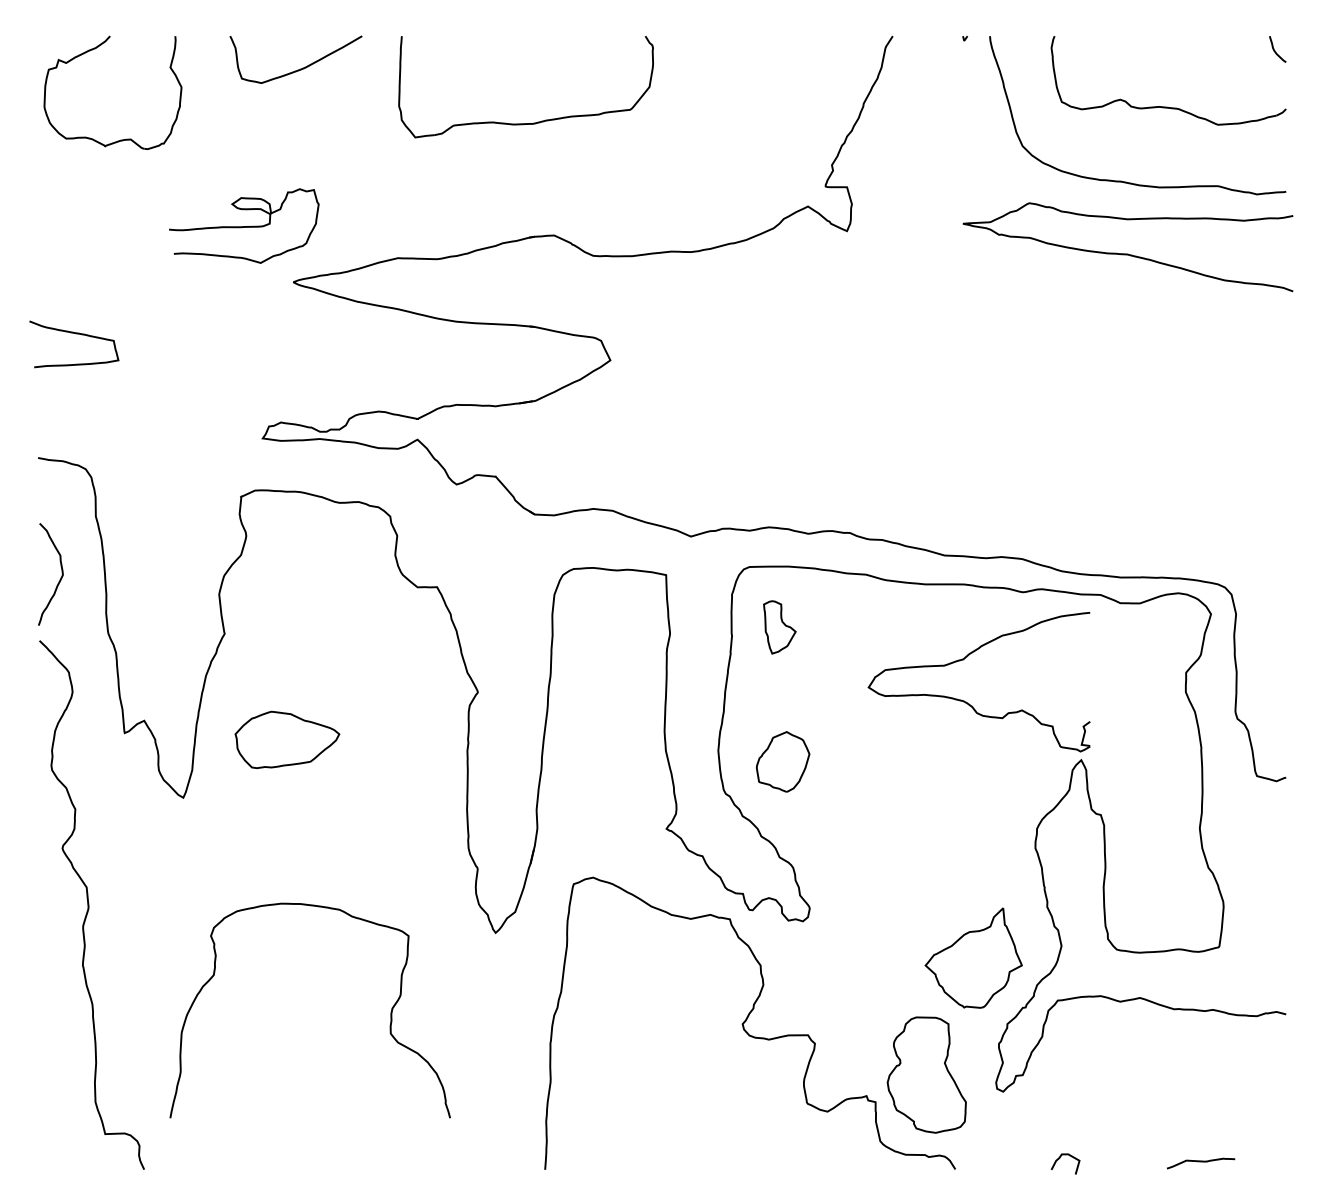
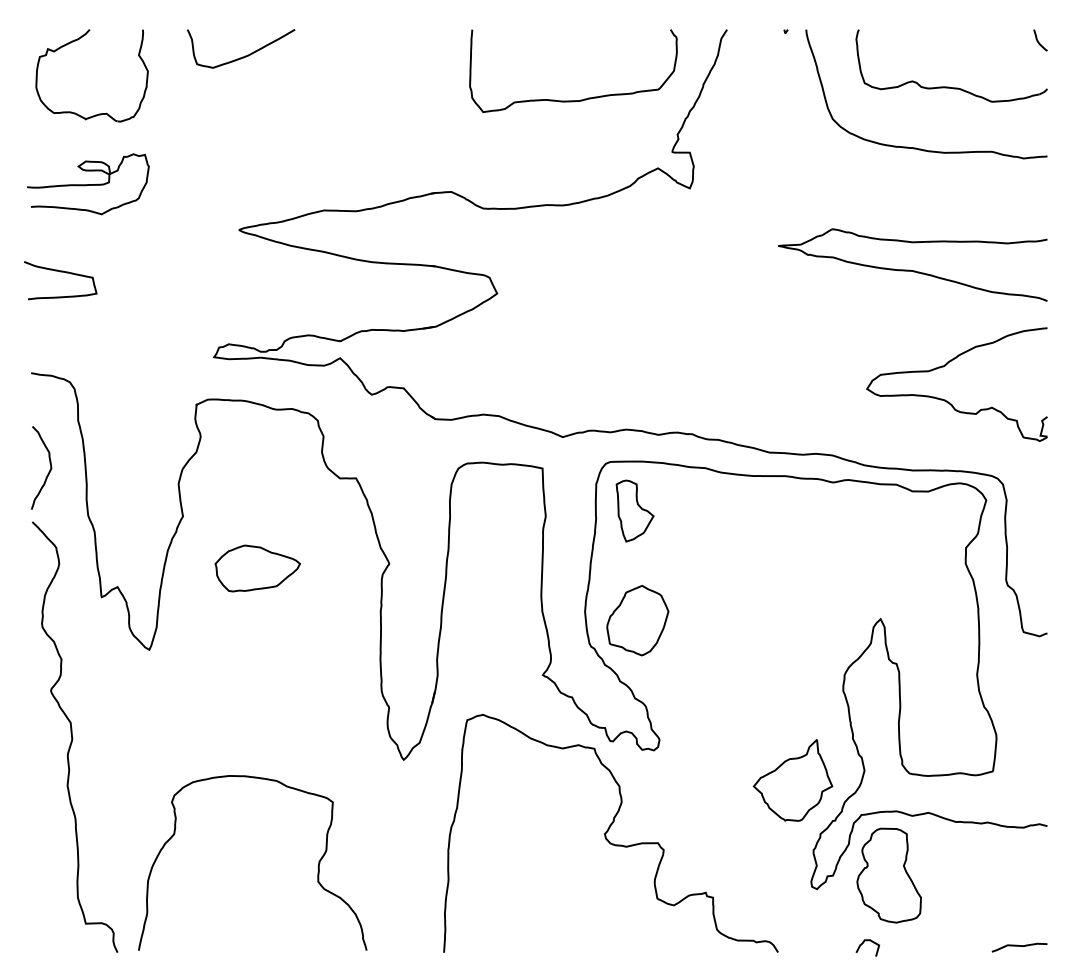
part: (533, 122) -> (579, 99), moved
curve: (244, 226) -> (88, 184), moved
curve: (1127, 253) -> (912, 270), moved
part: (779, 627) -> (634, 511), size x1.43
part: (966, 701) -> (946, 400), moved
part: (287, 739) -> (257, 568), moved
part: (782, 761) -> (637, 620), size x1.43
curve: (390, 1011) -> (318, 863), moved
part: (926, 1074) -> (888, 875), moved
curve: (1201, 1162) -> (1020, 946), moved

